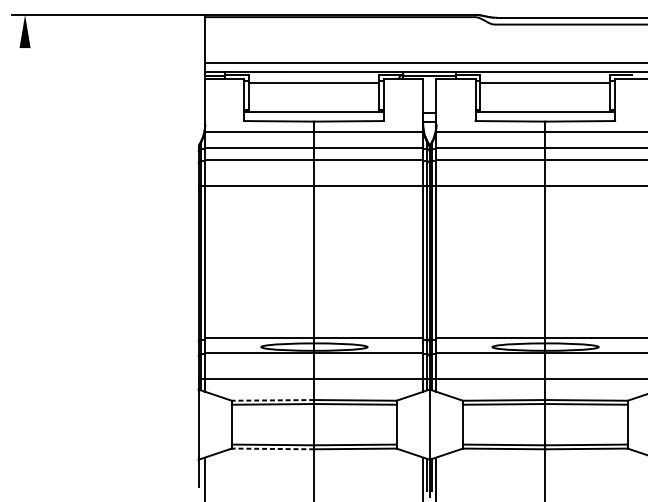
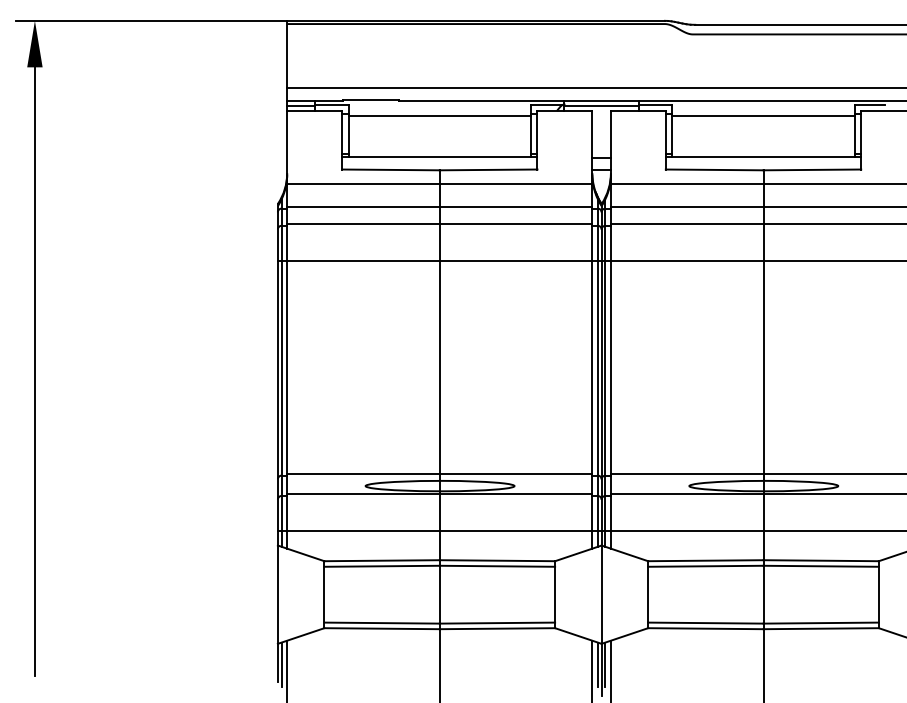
line: (24, 265) -> (34, 371), added
line: (273, 400) -> (382, 560), dashed -> solid
line: (273, 448) -> (382, 628), dashed -> solid
line: (201, 474) -> (281, 664), added

